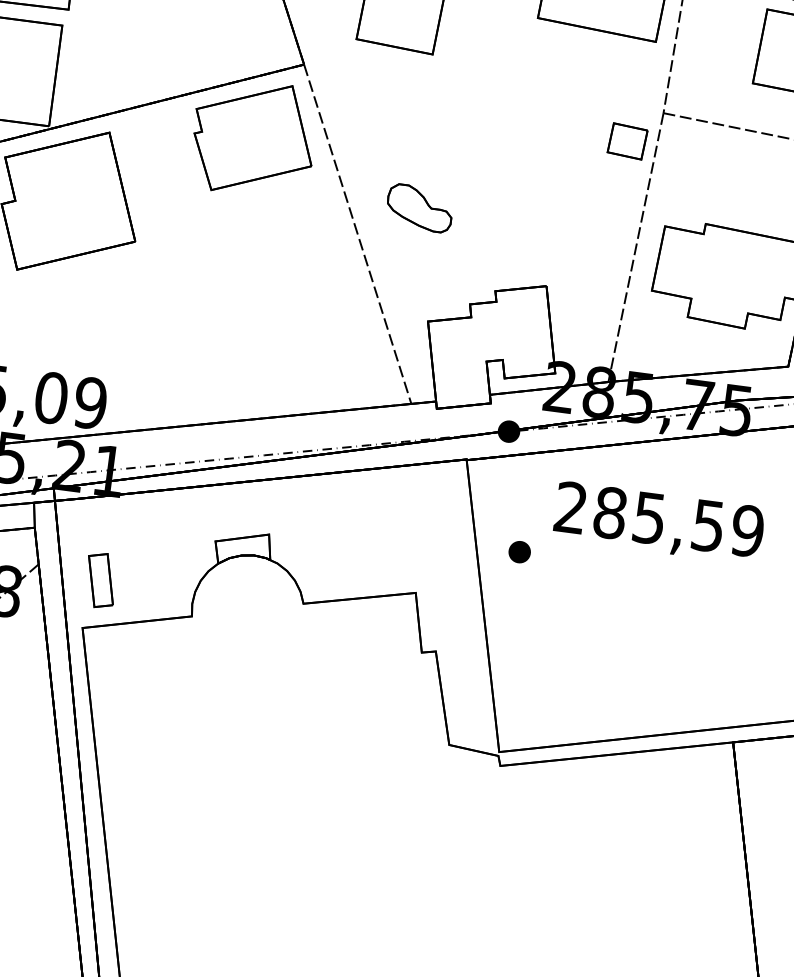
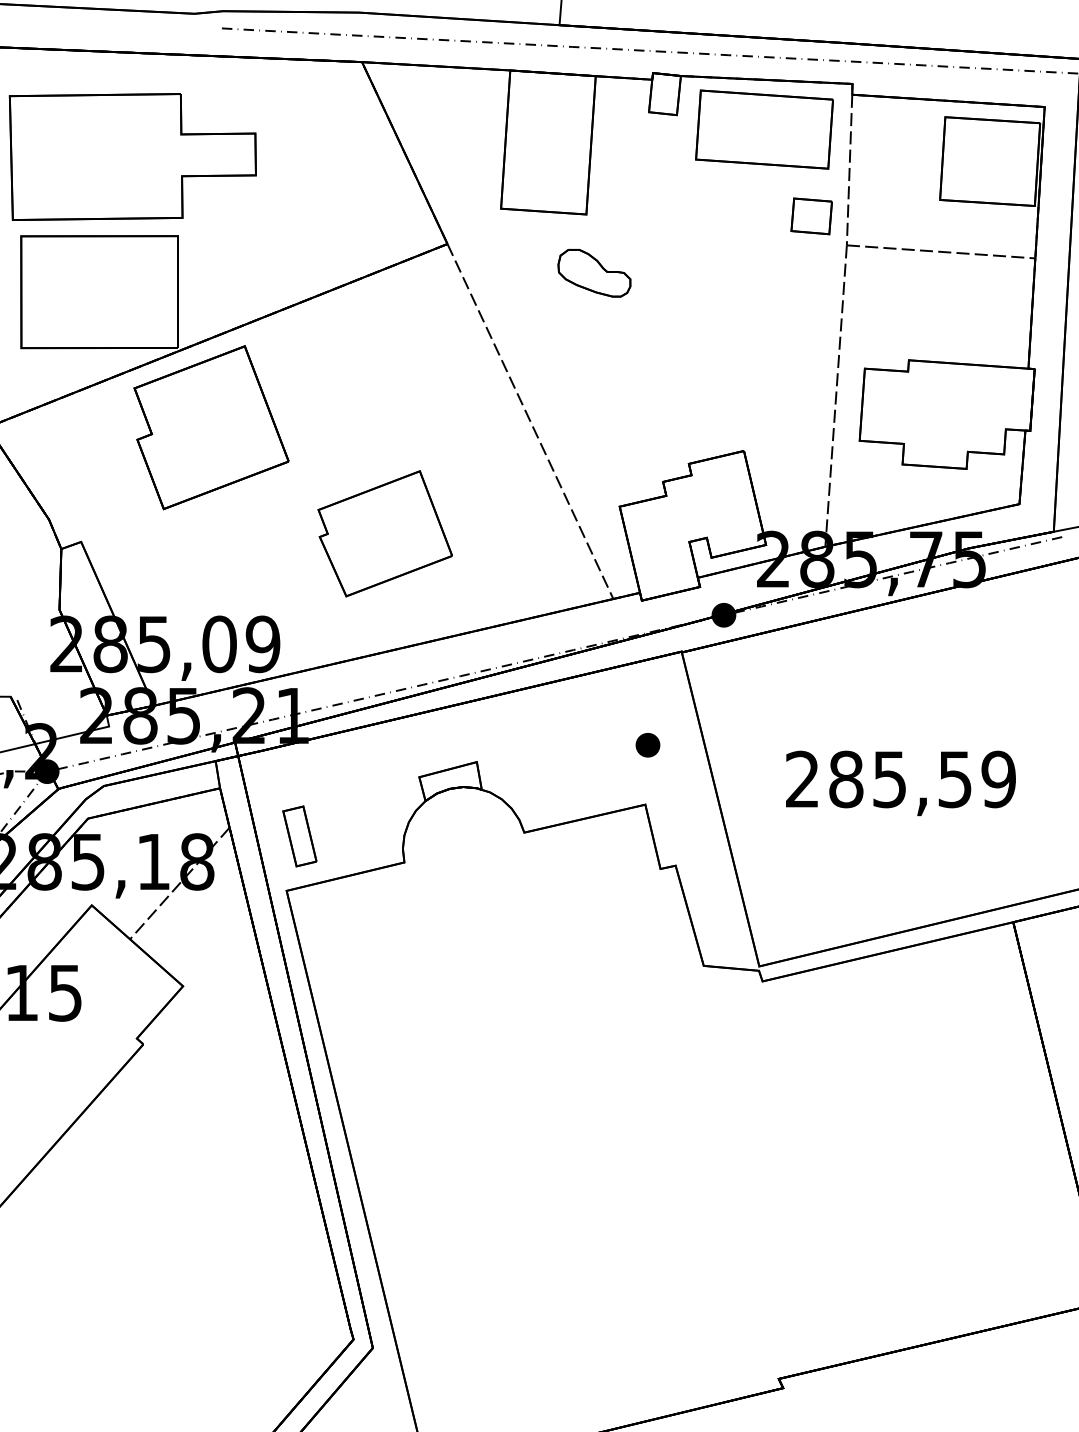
part: (253, 138) -> (384, 533), moved
part: (627, 141) -> (811, 216), moved
part: (419, 208) -> (594, 273), moved
text: (658, 523) -> (900, 783), moved
part: (519, 552) -> (647, 745), moved

